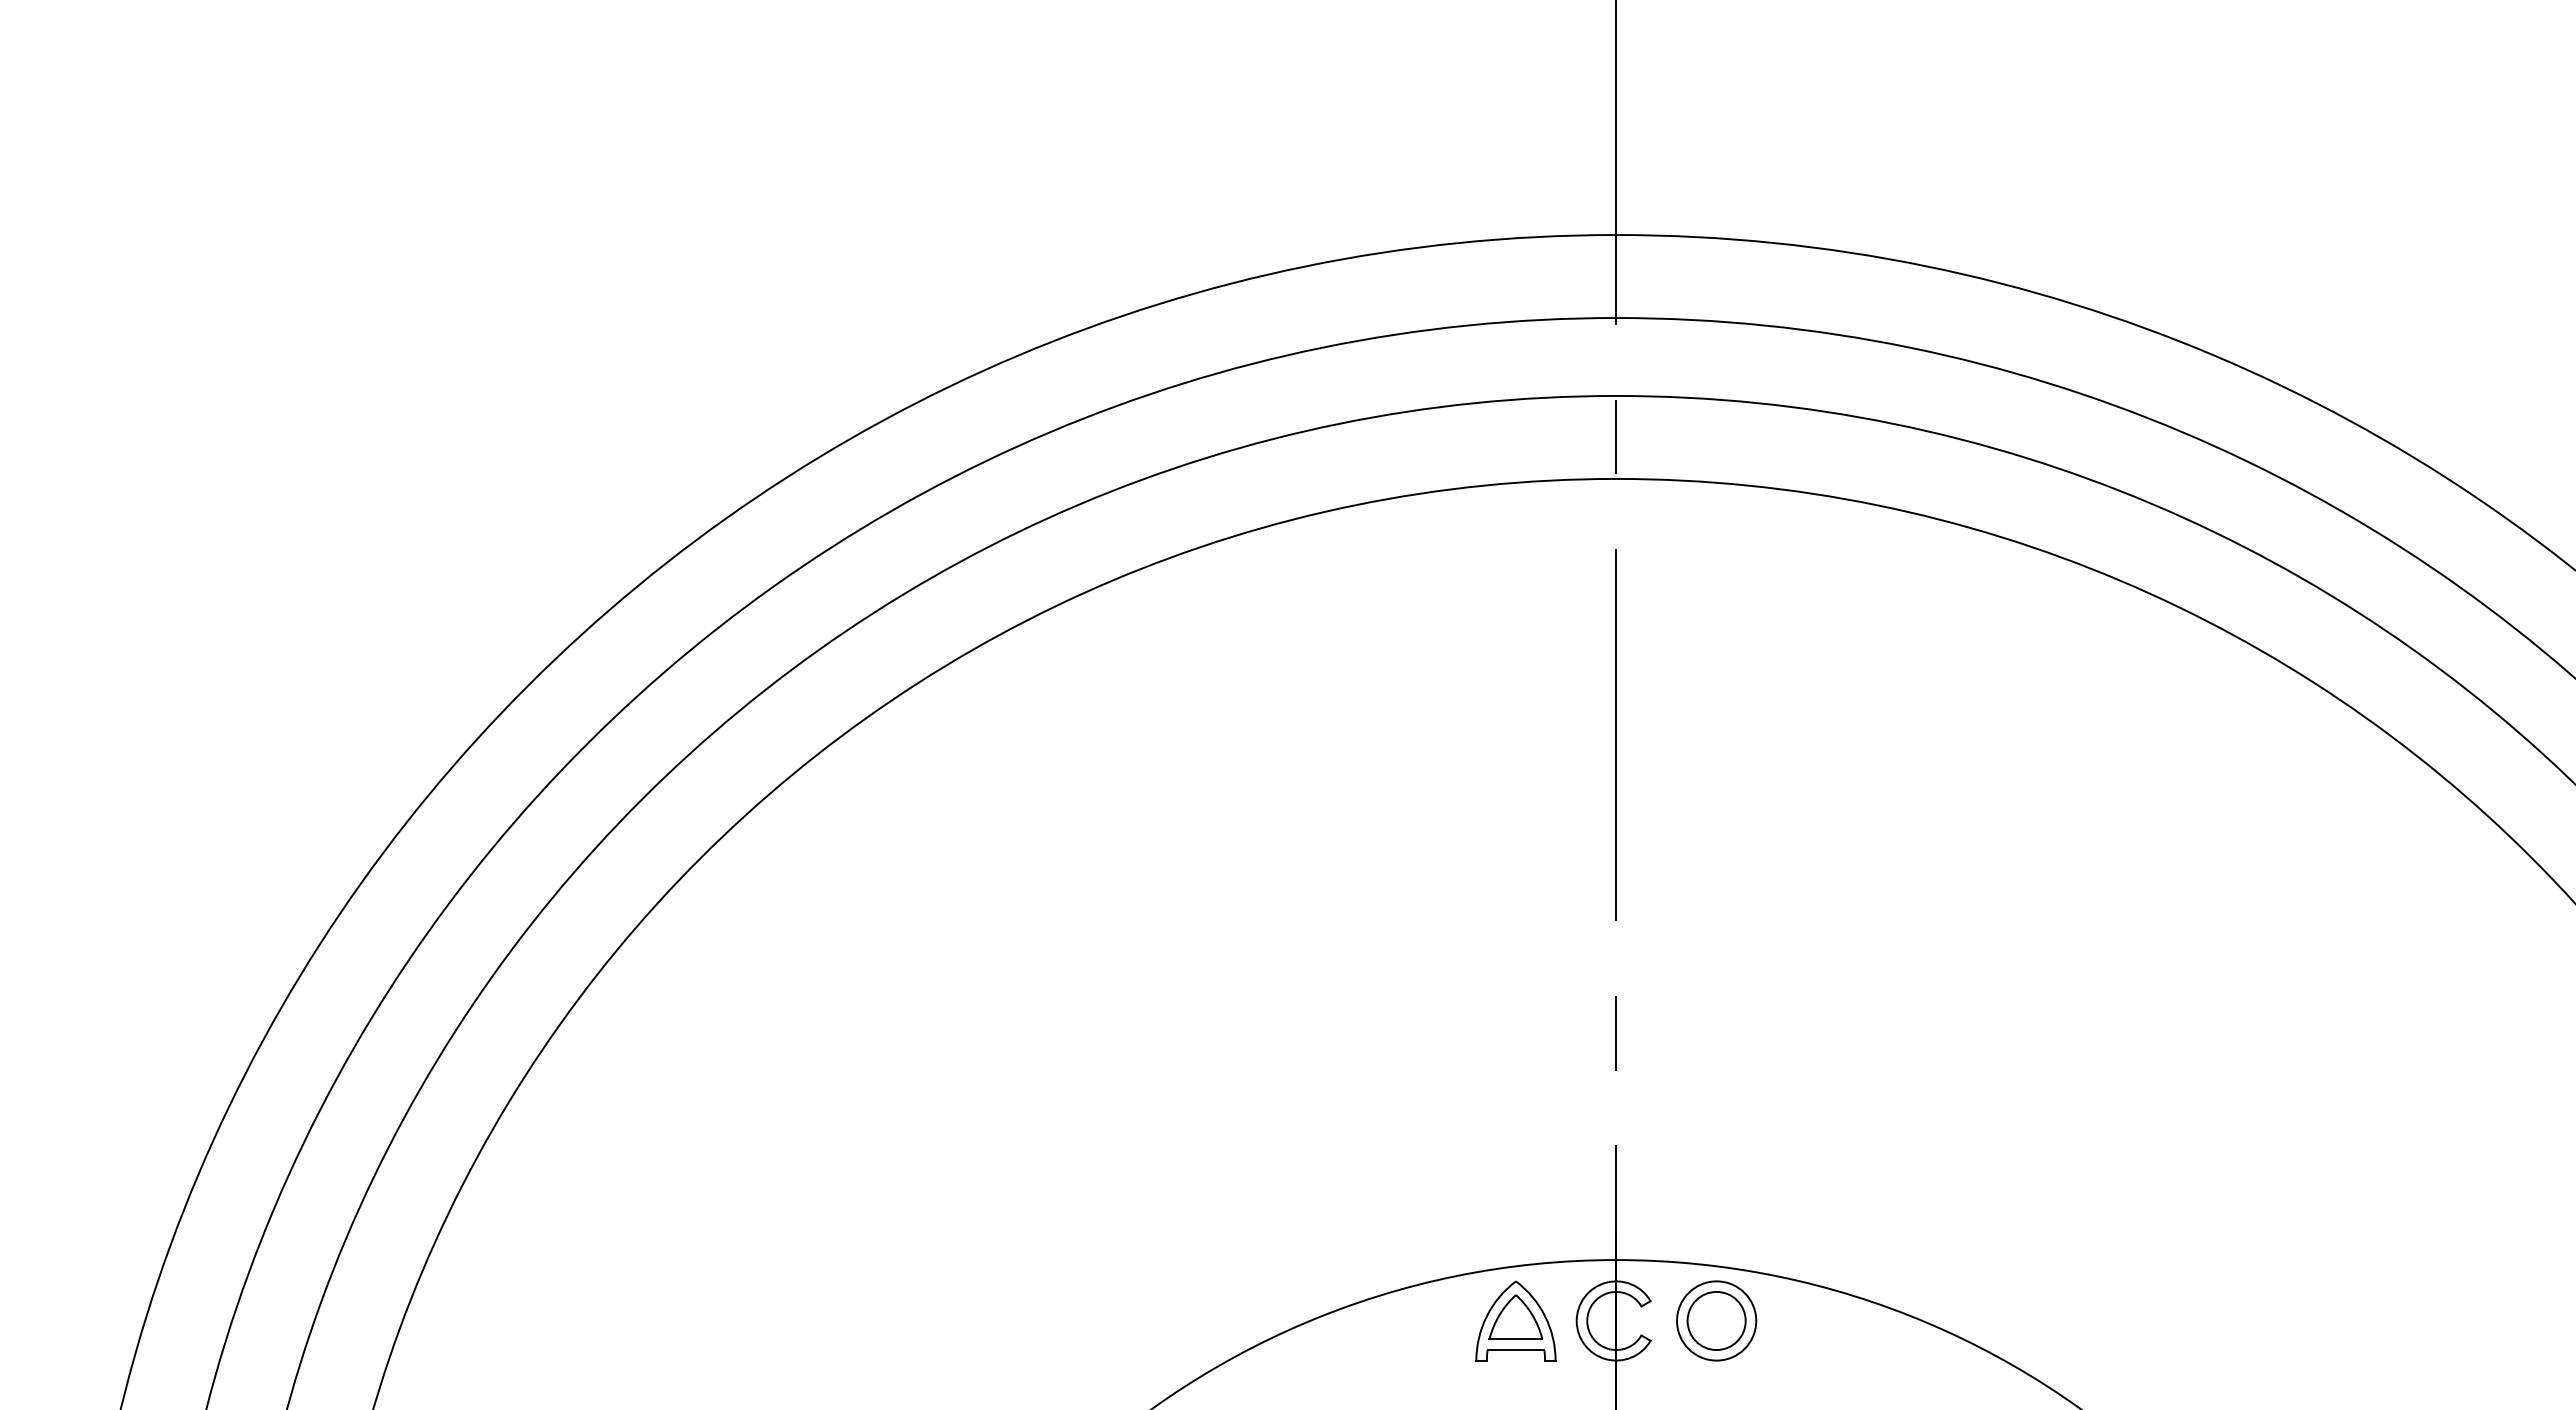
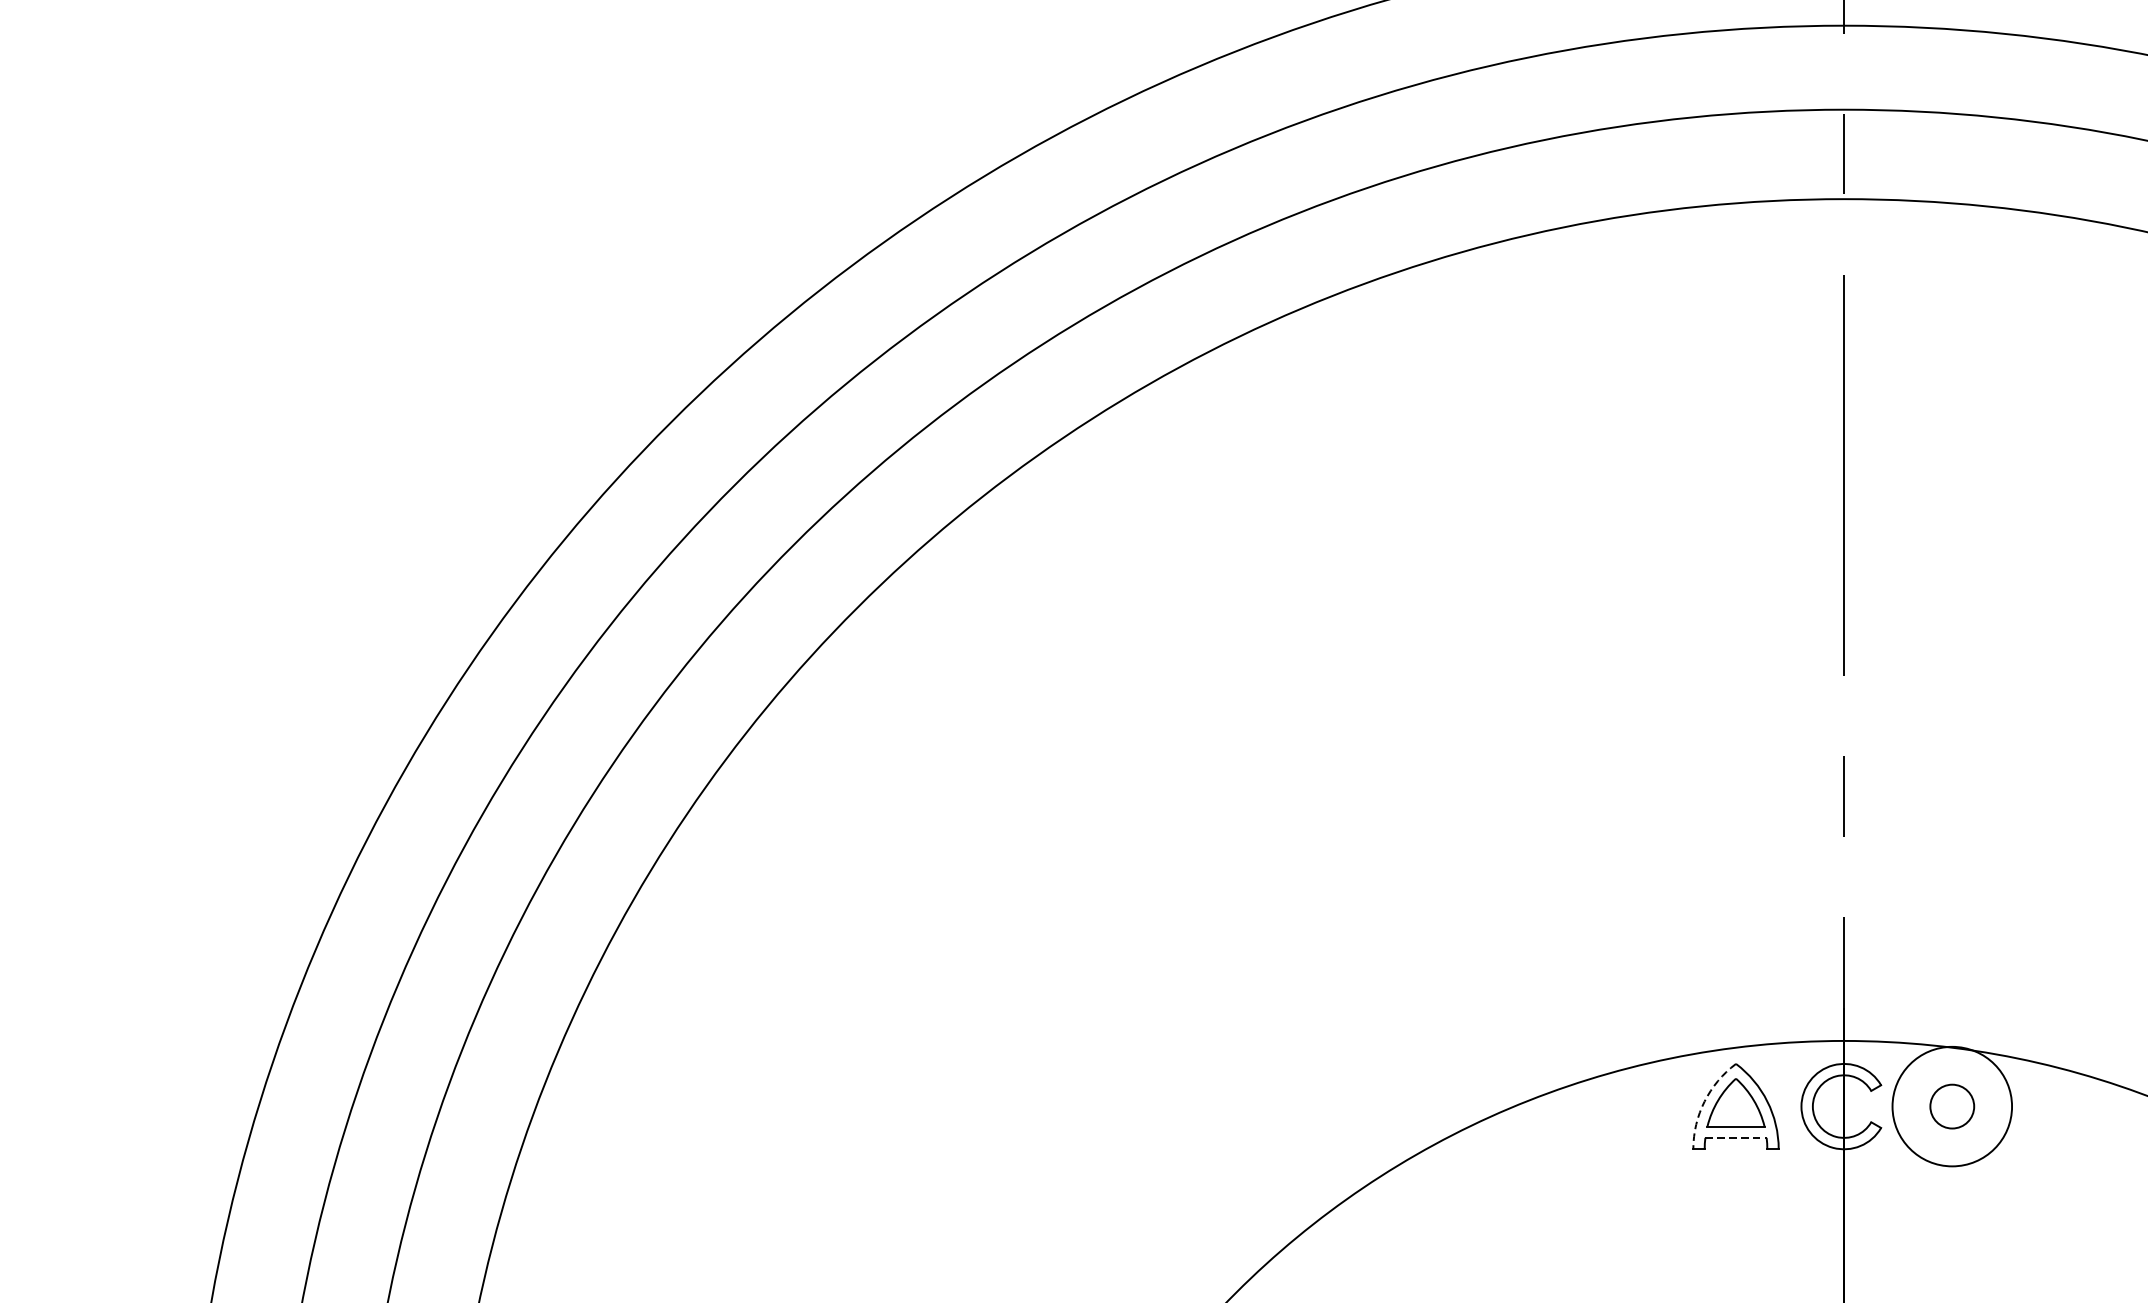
arc: (1486, 1316) -> (1704, 1101), solid -> dashed
circle: (1716, 1320) -> (1952, 1106), size x0.7
circle: (1716, 1320) -> (1952, 1106), size x1.4
line: (1516, 1350) -> (1736, 1138), solid -> dashed

